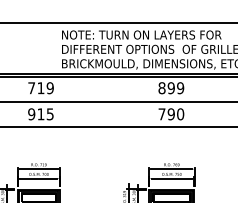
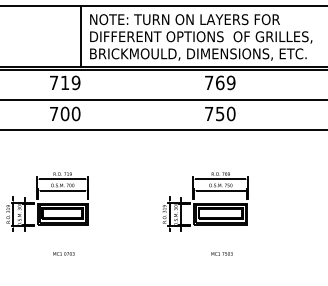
line: (53, 48) -> (80, 35), added
text: (166, 87) -> (214, 82), 899 -> 769
text: (40, 113) -> (64, 113), 915 -> 700
text: (170, 113) -> (219, 113), 790 -> 750

